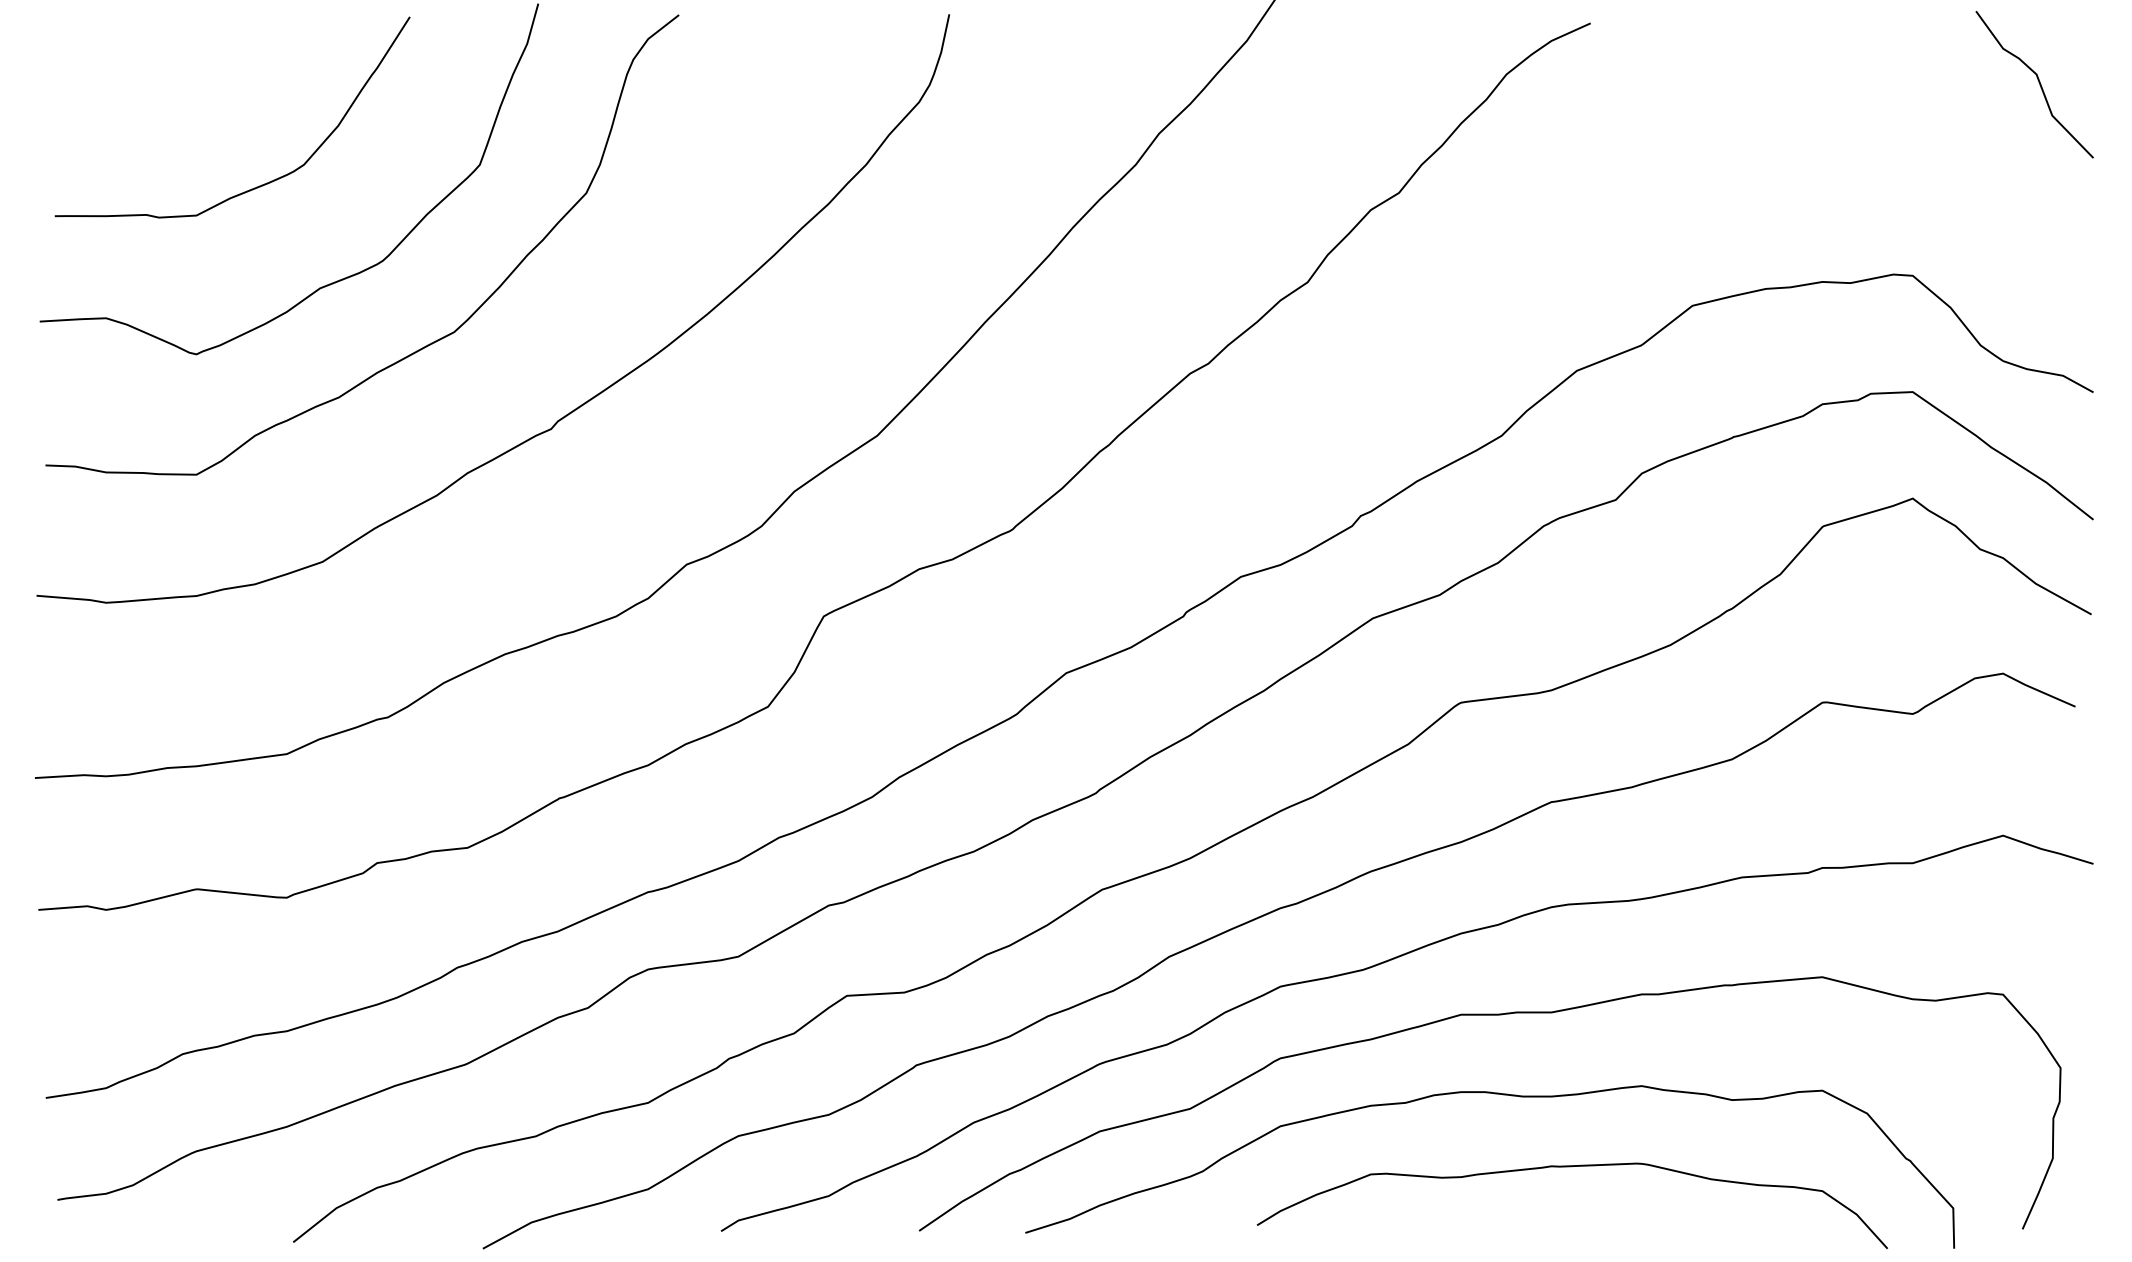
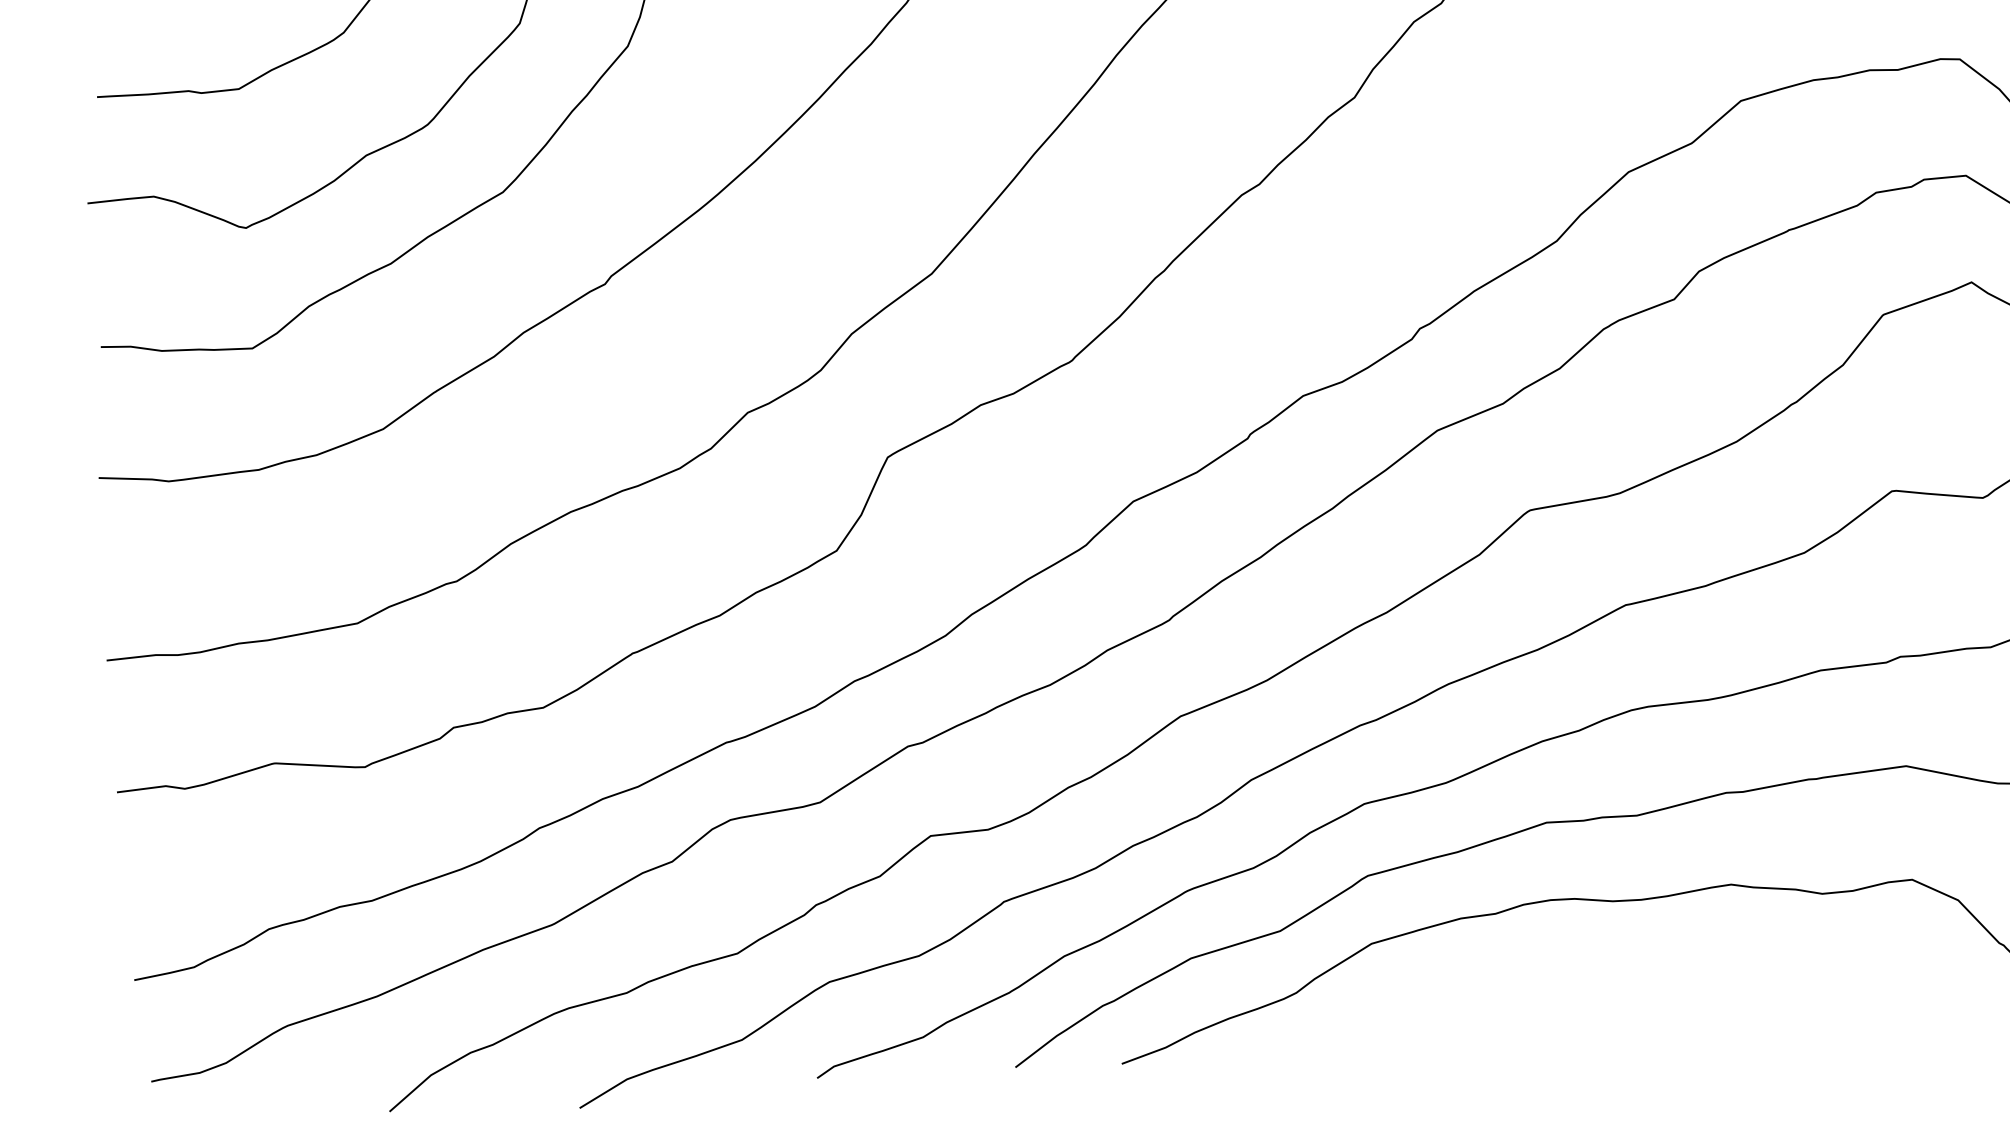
curve: (1571, 1167) -> (1665, 969), removed

